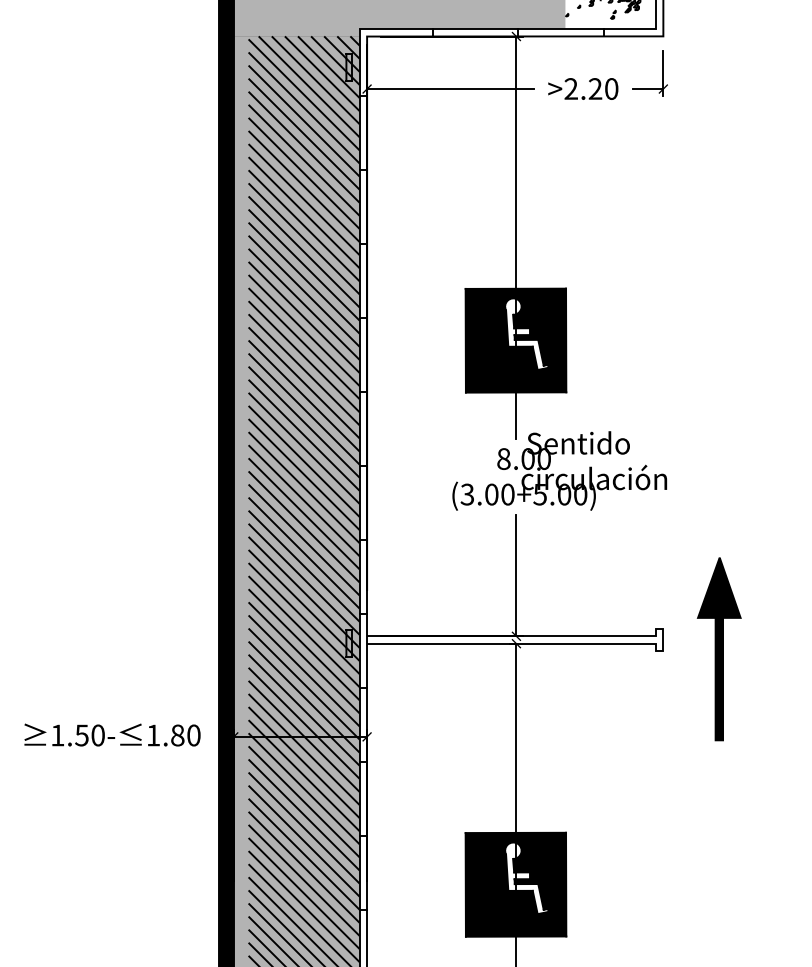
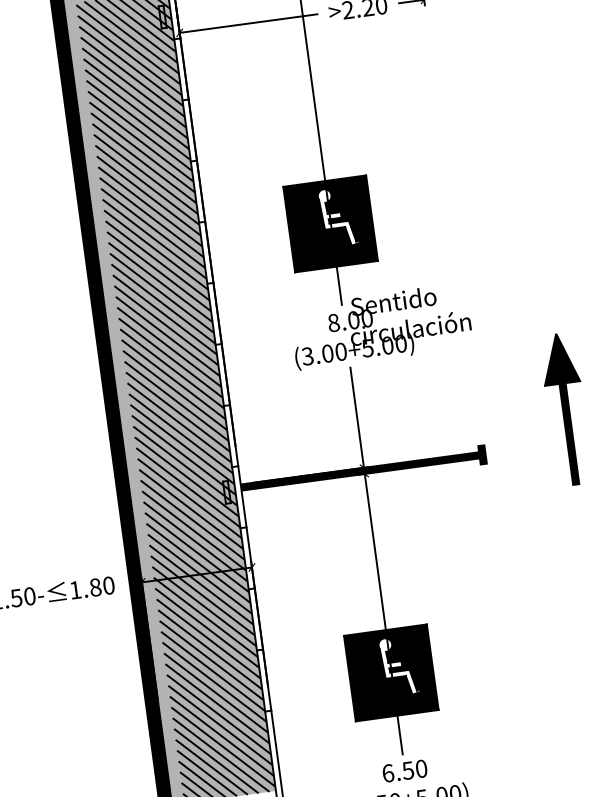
fill: (515, 639) -> (363, 470), added
part: (718, 649) -> (565, 409), moved

